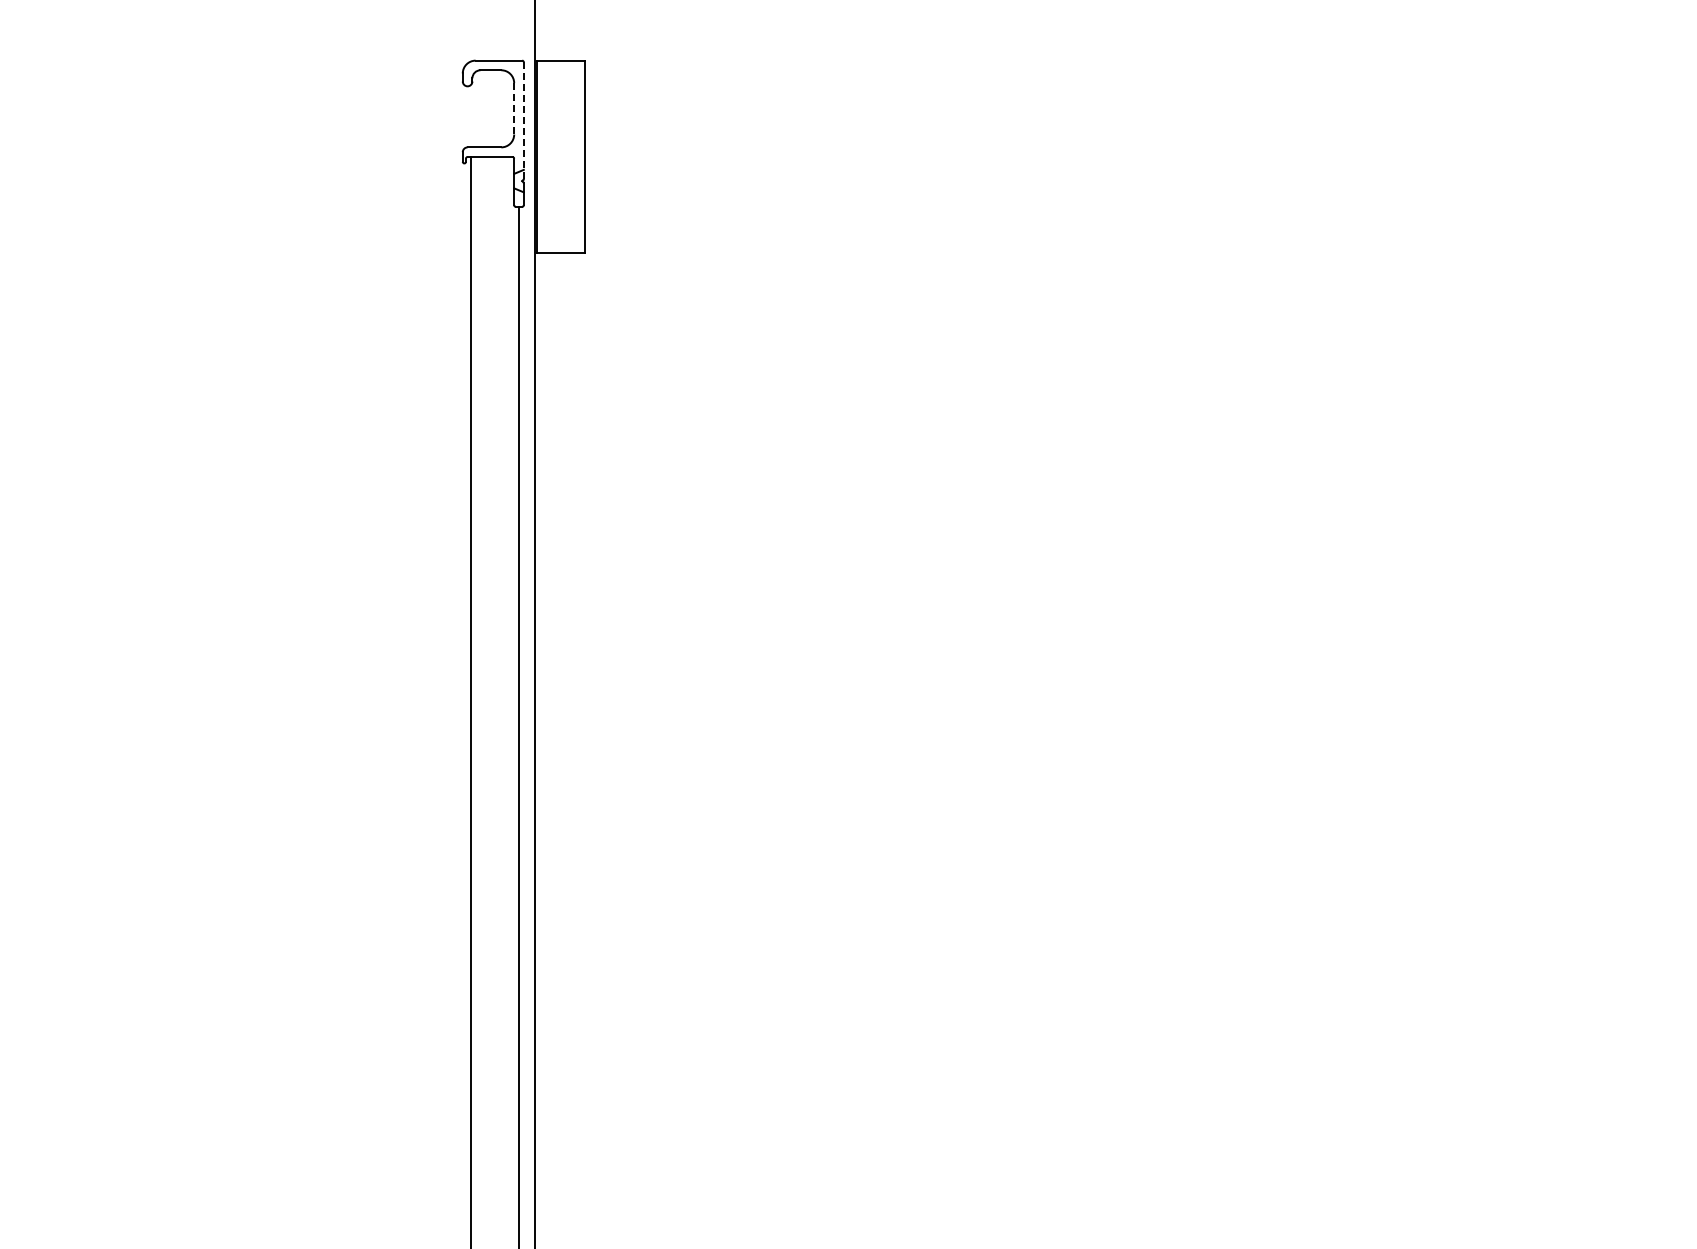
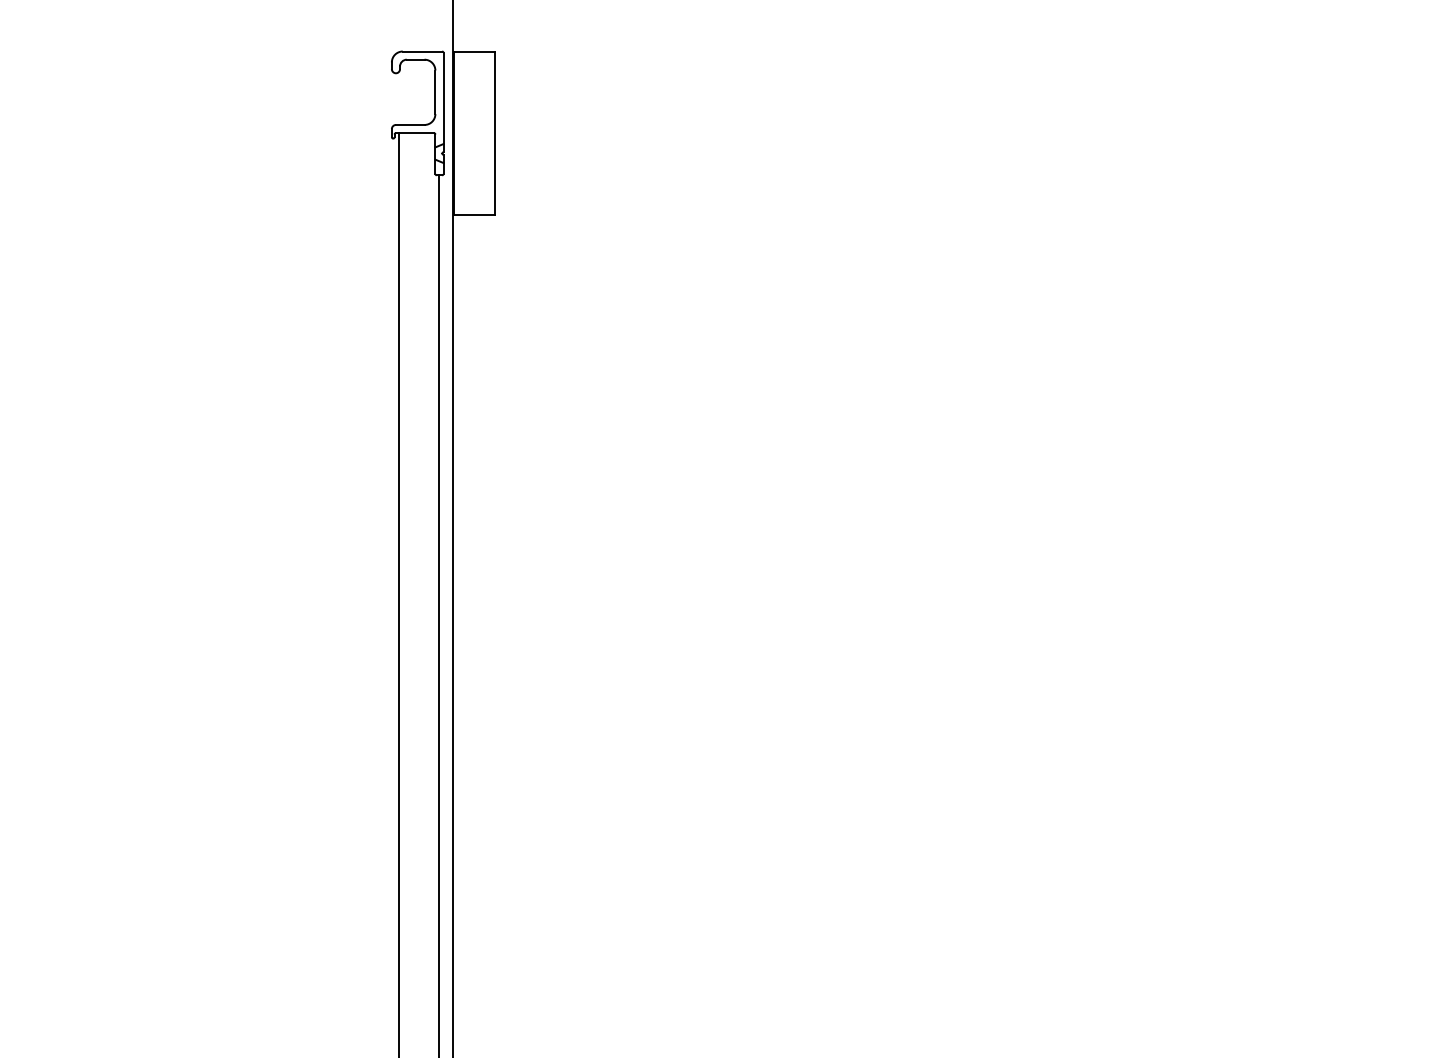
line: (514, 108) -> (435, 92), dashed -> solid
line: (523, 120) -> (443, 102), dashed -> solid

